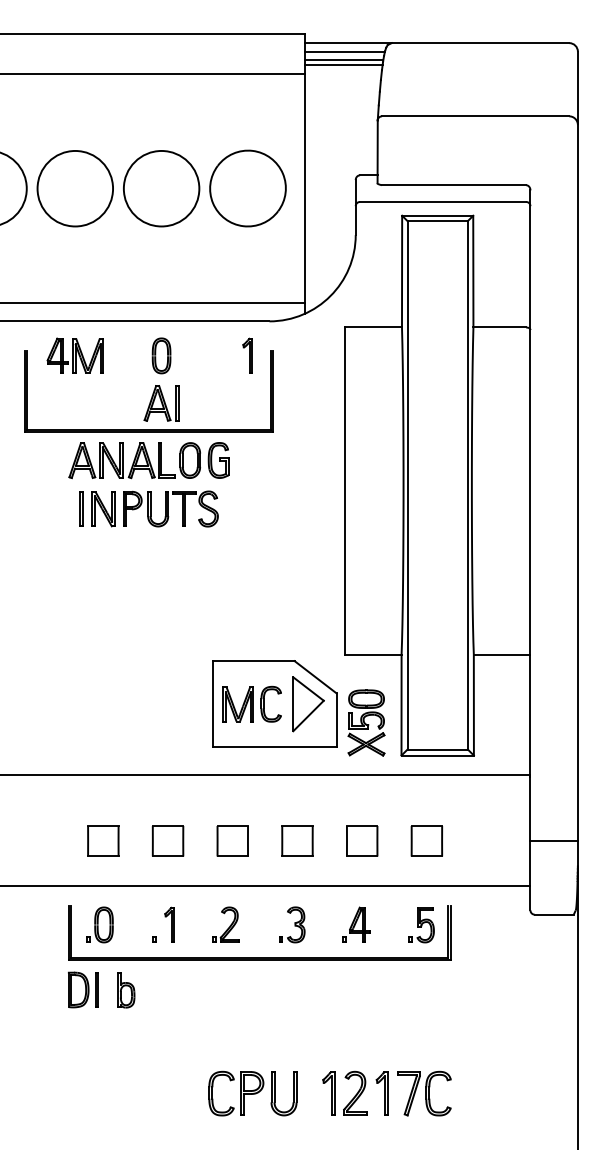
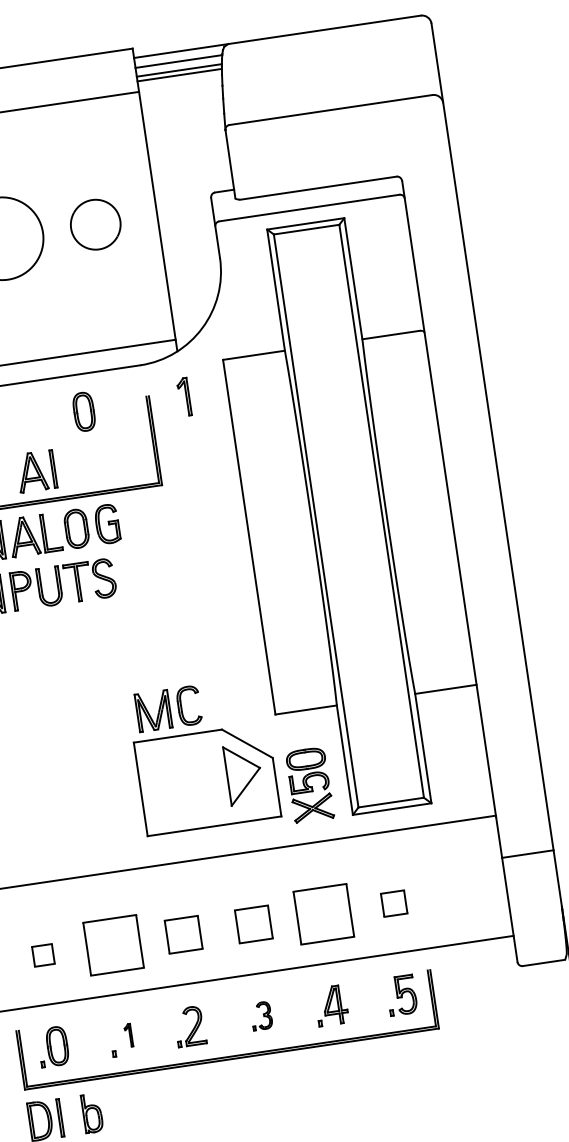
part: (247, 188) -> (95, 224), size x0.6
part: (161, 355) -> (83, 411), moved
part: (247, 355) -> (183, 396), moved
part: (251, 703) -> (167, 708), moved
part: (103, 840) -> (43, 954), size x0.6
part: (167, 840) -> (112, 944), size x1.6
part: (362, 840) -> (324, 913), size x1.6
part: (426, 840) -> (393, 902), size x0.7
line: (553, 841) -> (527, 854), moved
part: (169, 924) -> (128, 1035), size x0.6
part: (292, 924) -> (261, 1015), size x0.7

